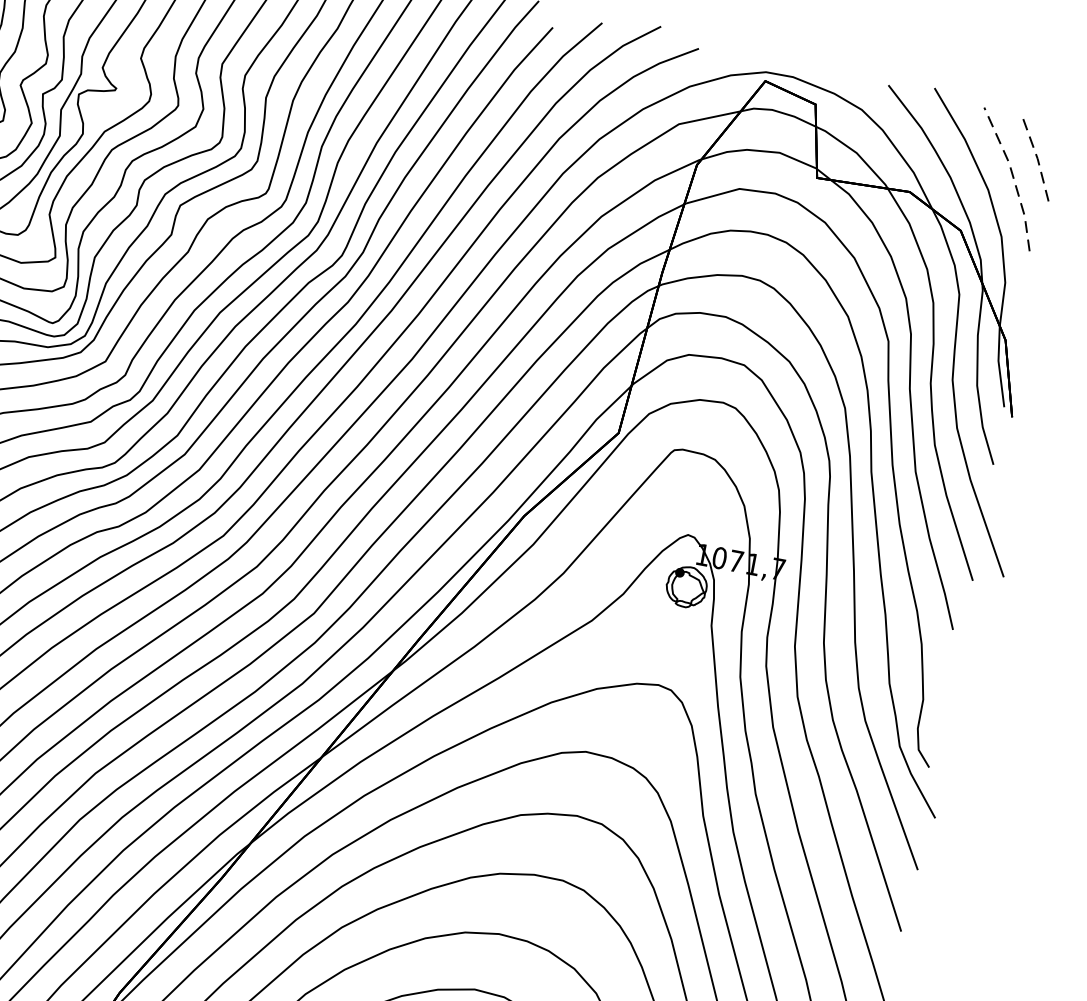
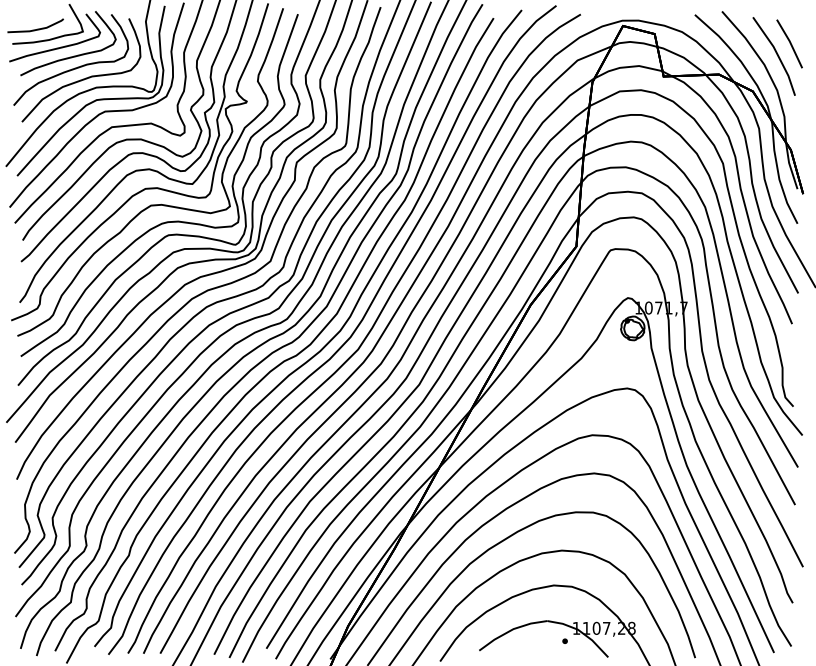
line: (1038, 162) -> (790, 43), dashed -> solid
line: (1013, 177) -> (777, 54), dashed -> solid

